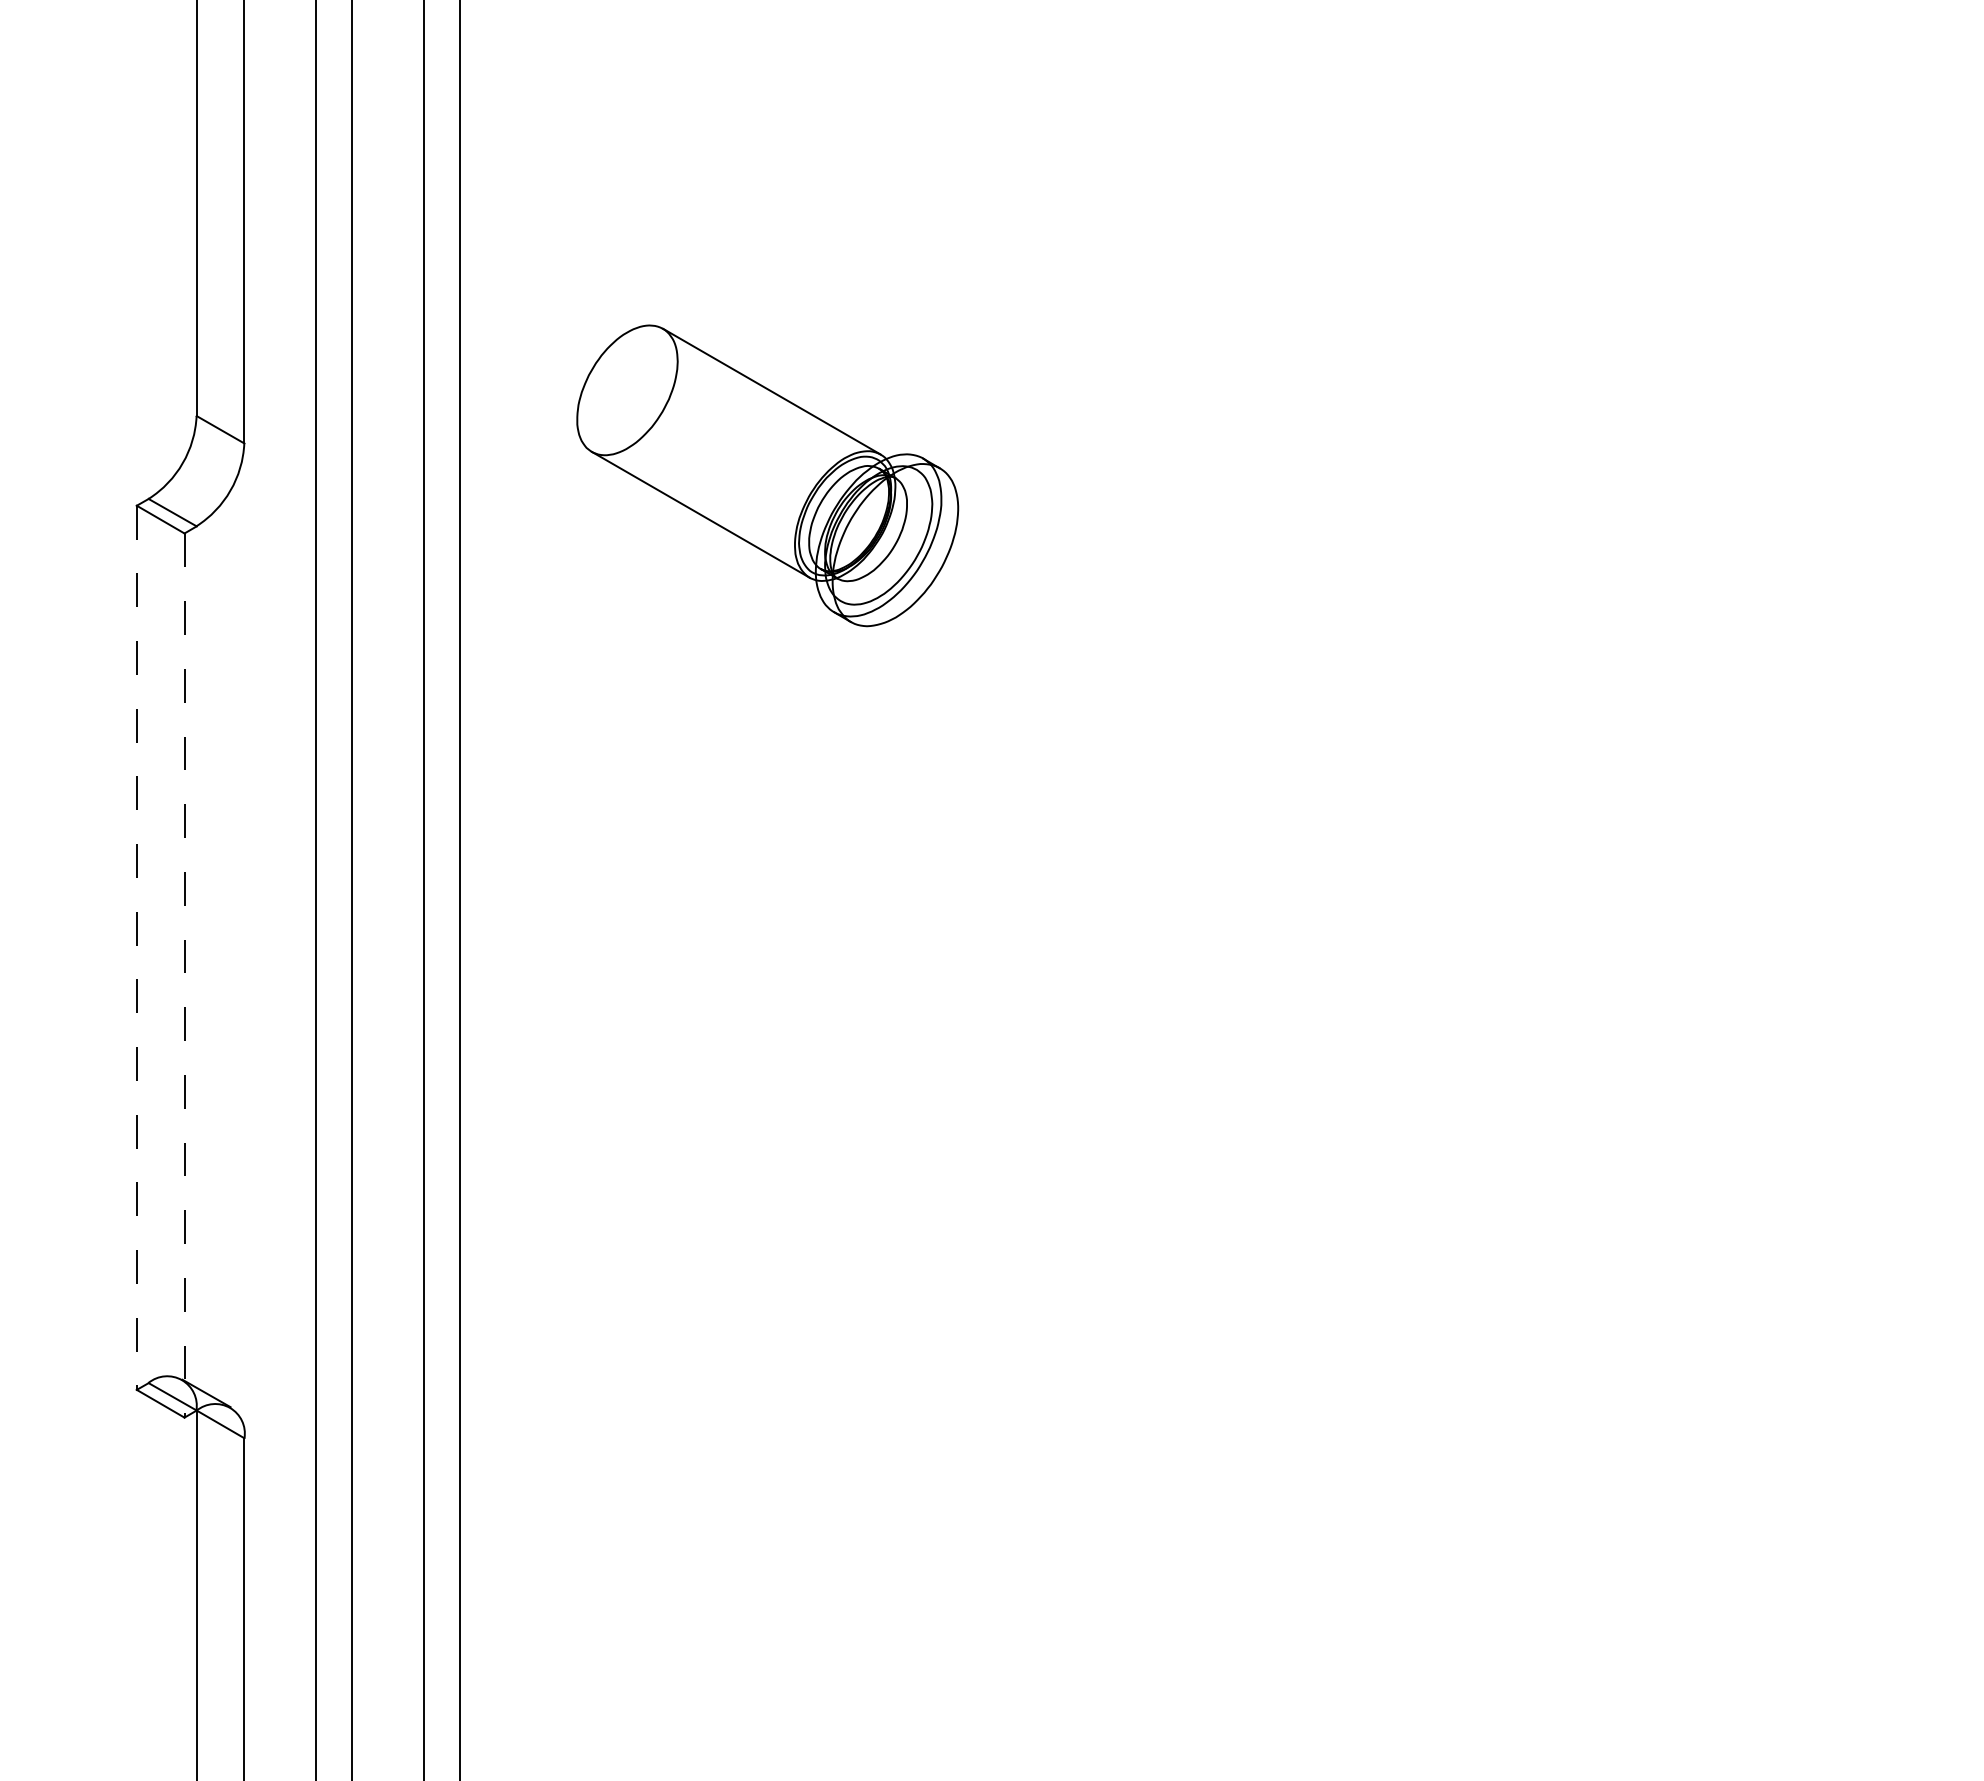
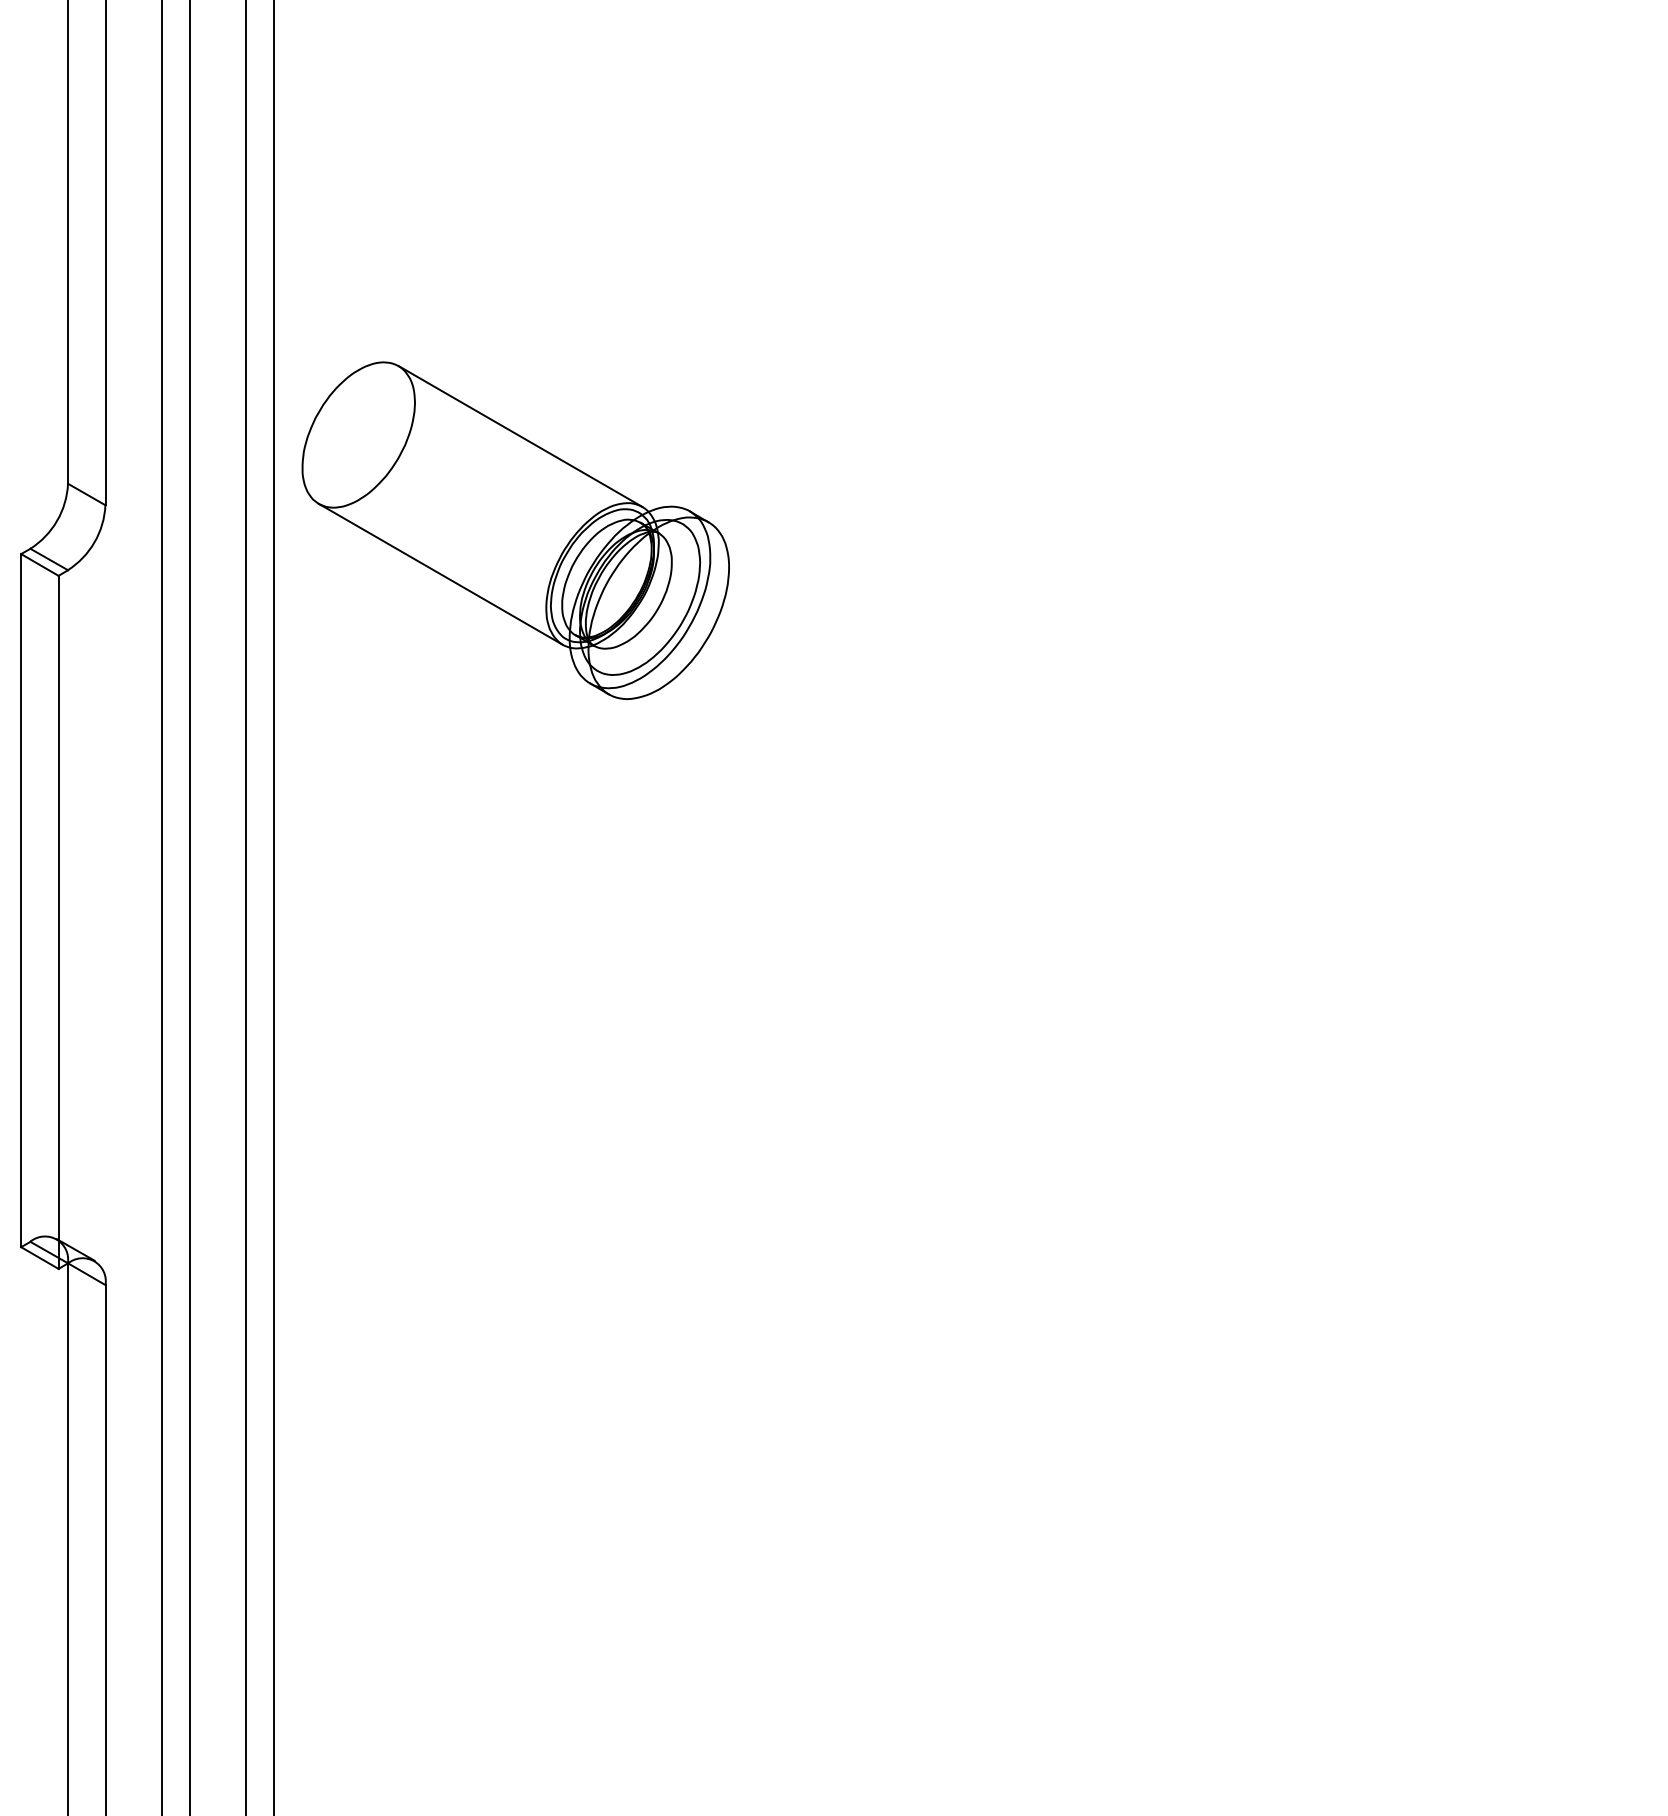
part: (767, 475) -> (515, 530), size x1.43
line: (137, 947) -> (21, 900), dashed -> solid
line: (184, 975) -> (58, 922), dashed -> solid

